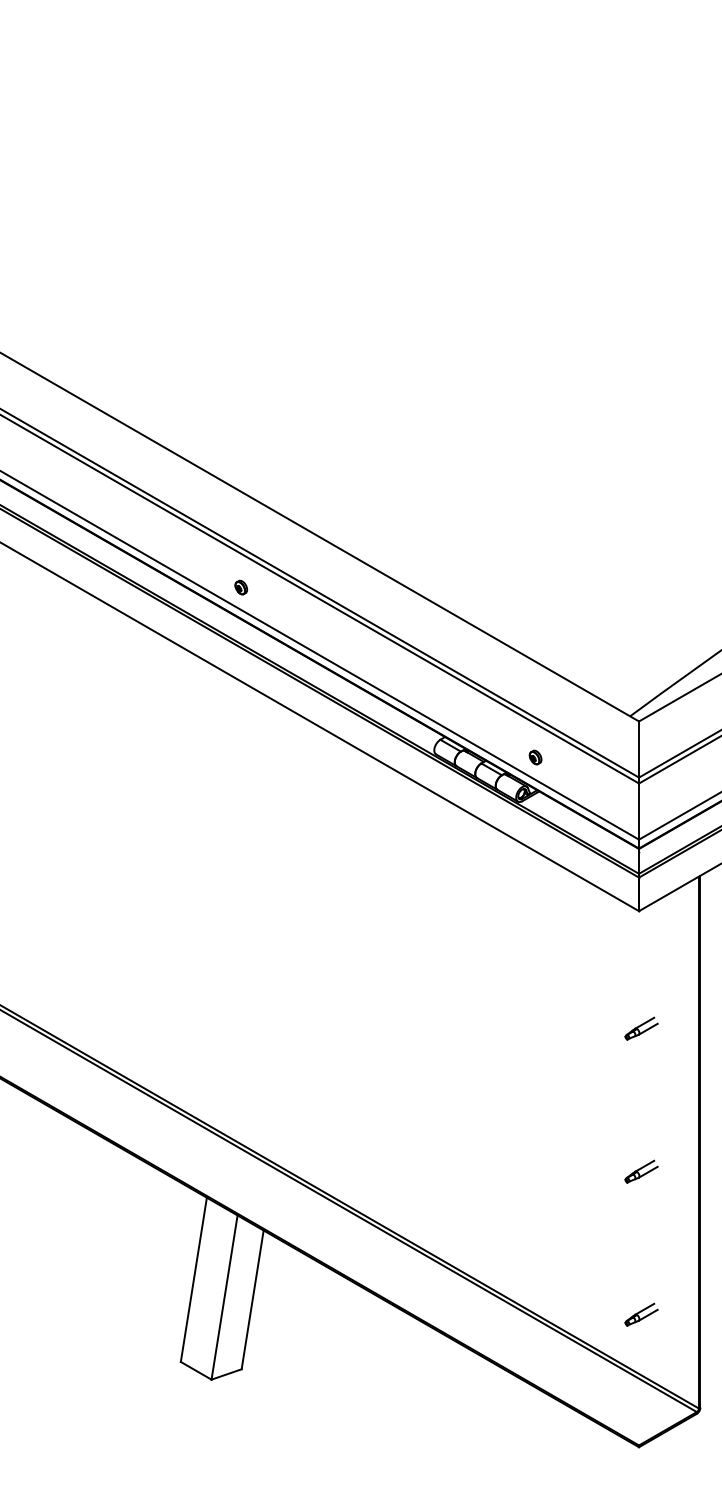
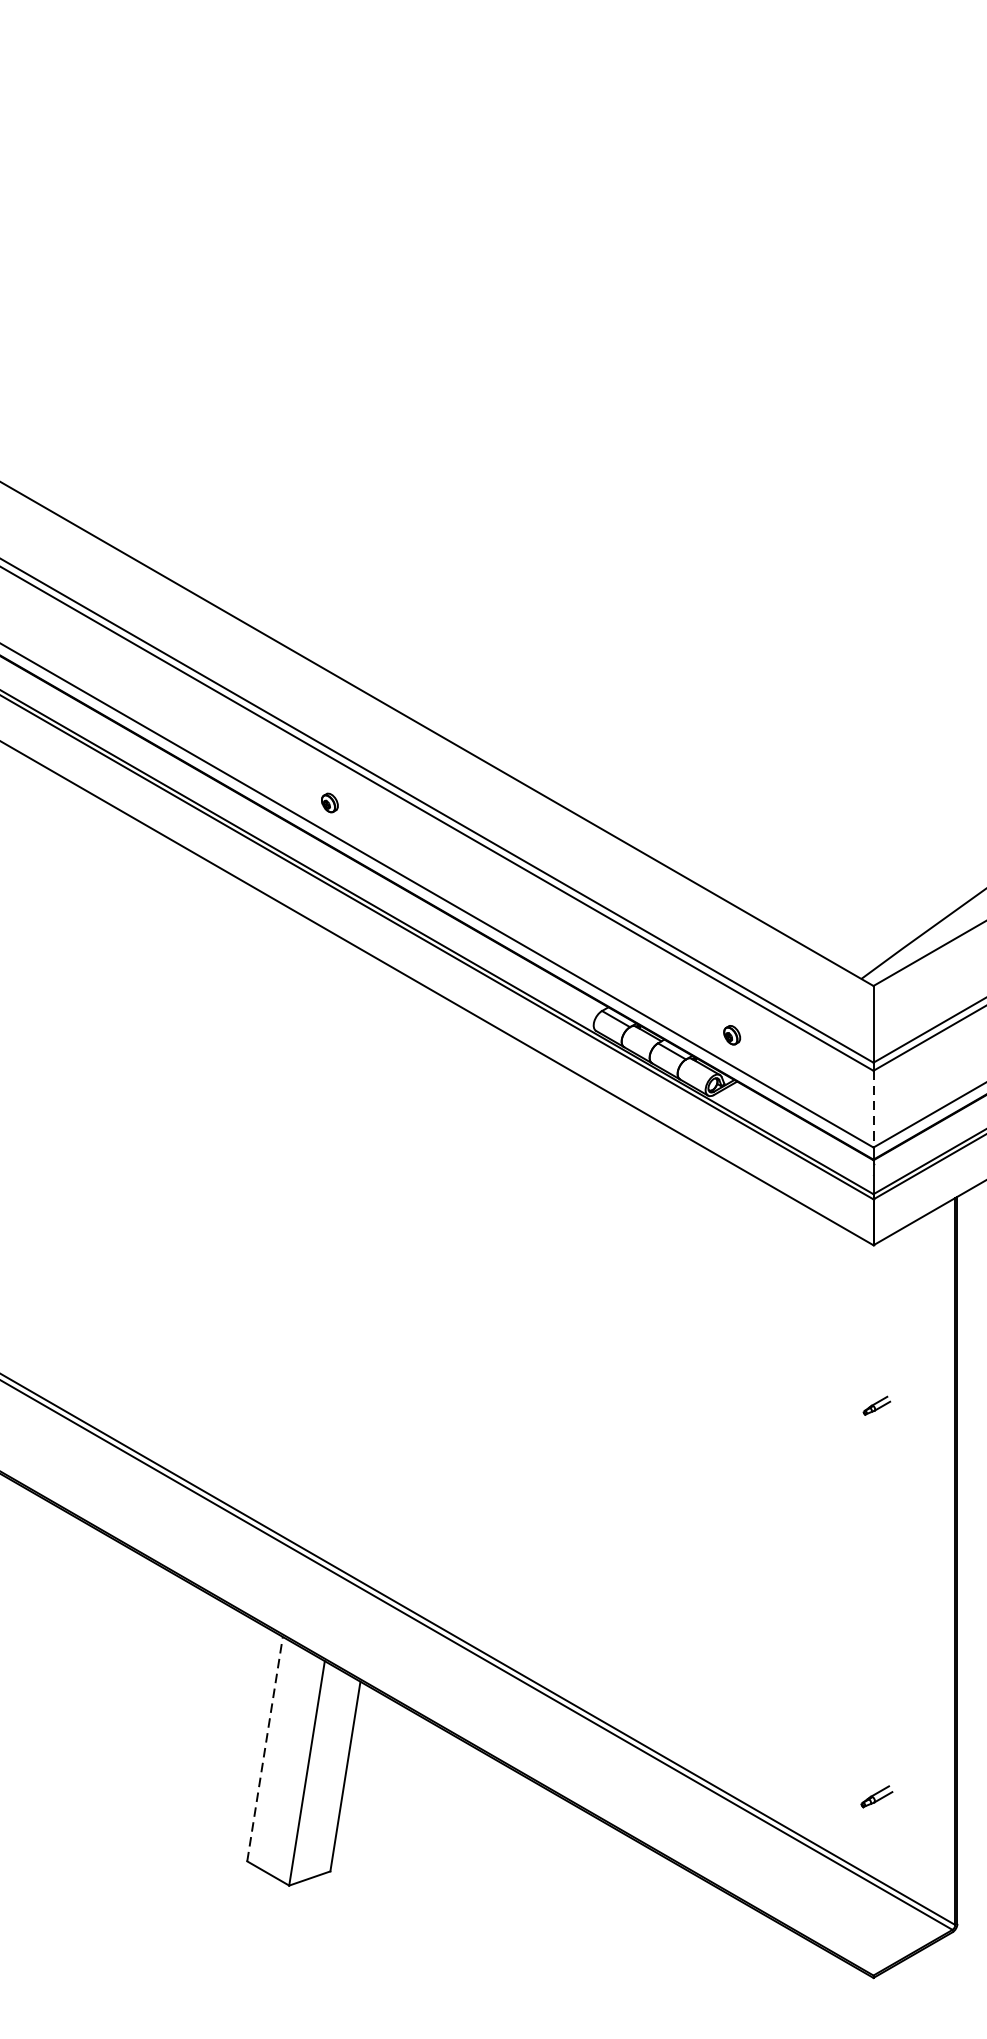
line: (639, 812) -> (874, 1110), solid -> dashed
part: (641, 1028) -> (876, 1405), size x0.6
part: (641, 1171) -> (876, 1601), removed
line: (193, 1279) -> (264, 1748), solid -> dashed
part: (641, 1314) -> (876, 1796), size x0.7

